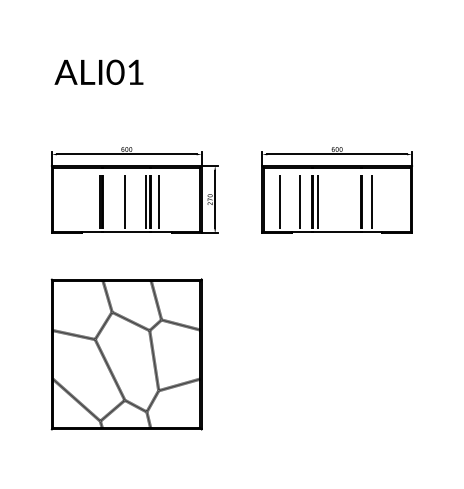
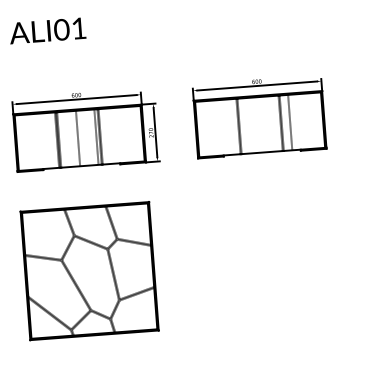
line: (159, 199) -> (107, 136), removed
line: (279, 199) -> (210, 128), removed
line: (300, 199) -> (228, 126), removed
line: (317, 199) -> (243, 125), removed

